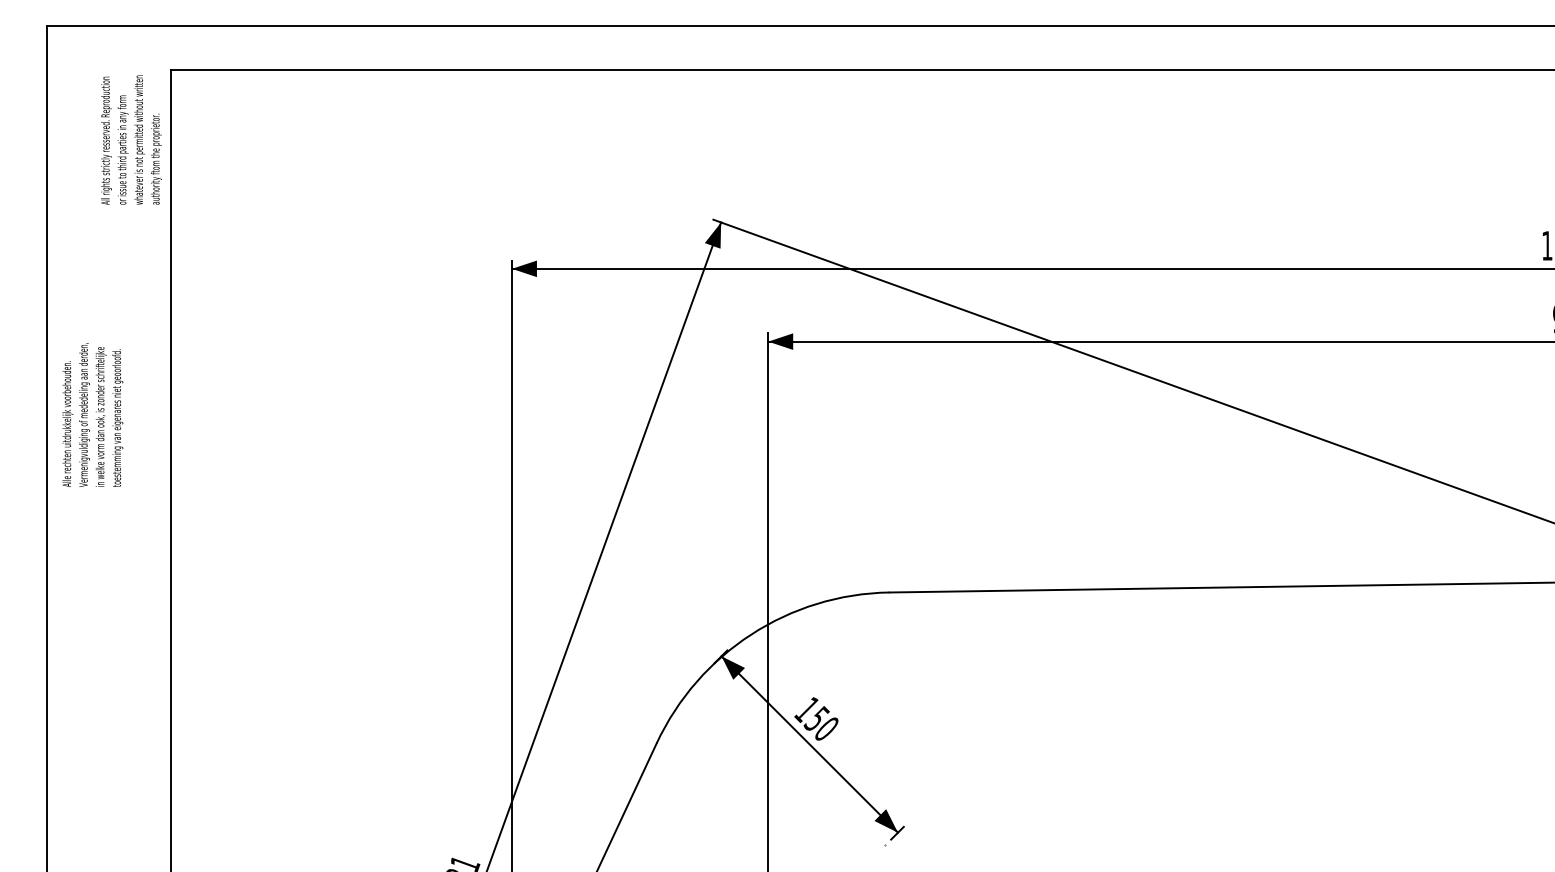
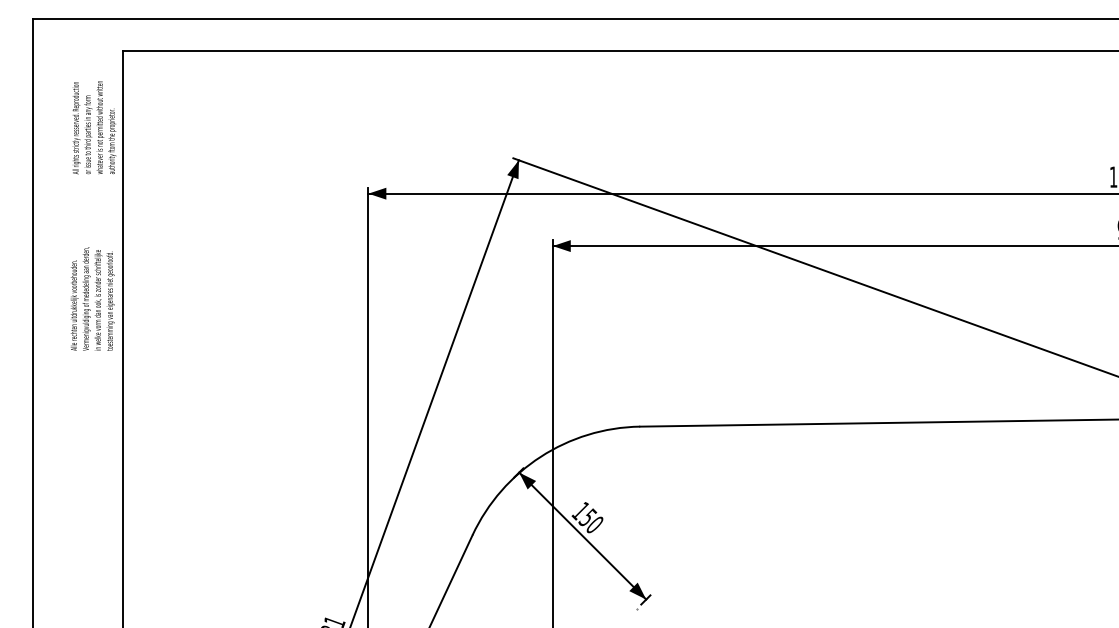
text: (131, 139) -> (94, 127), moved
text: (92, 414) -> (92, 298), moved

